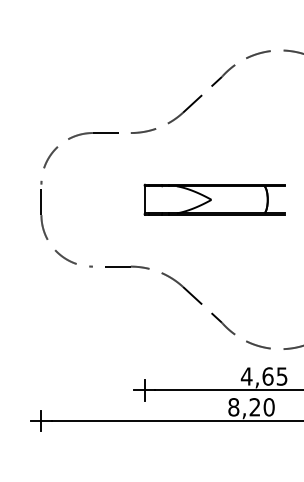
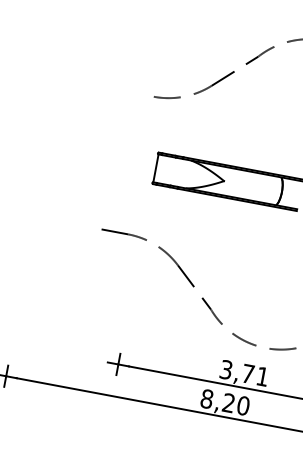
part: (41, 199) -> (49, 148), removed
text: (263, 376) -> (243, 373), 4,65 -> 3,71

